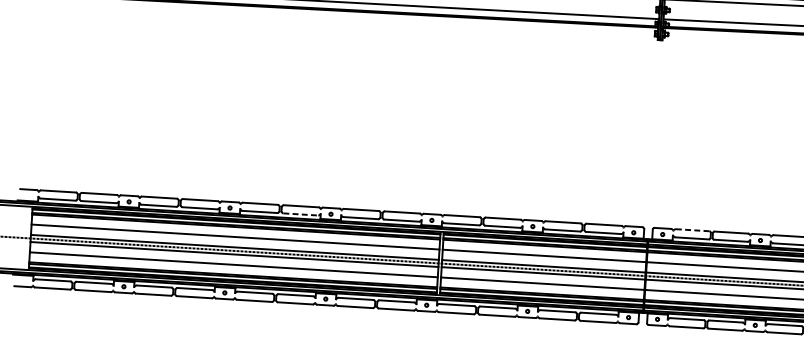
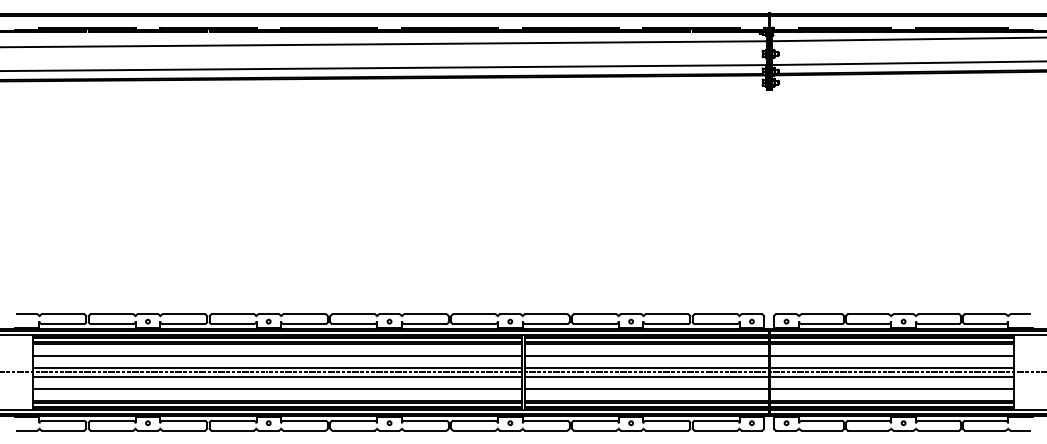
line: (300, 214) -> (353, 324), dashed -> solid
line: (692, 230) -> (821, 314), dashed -> solid

